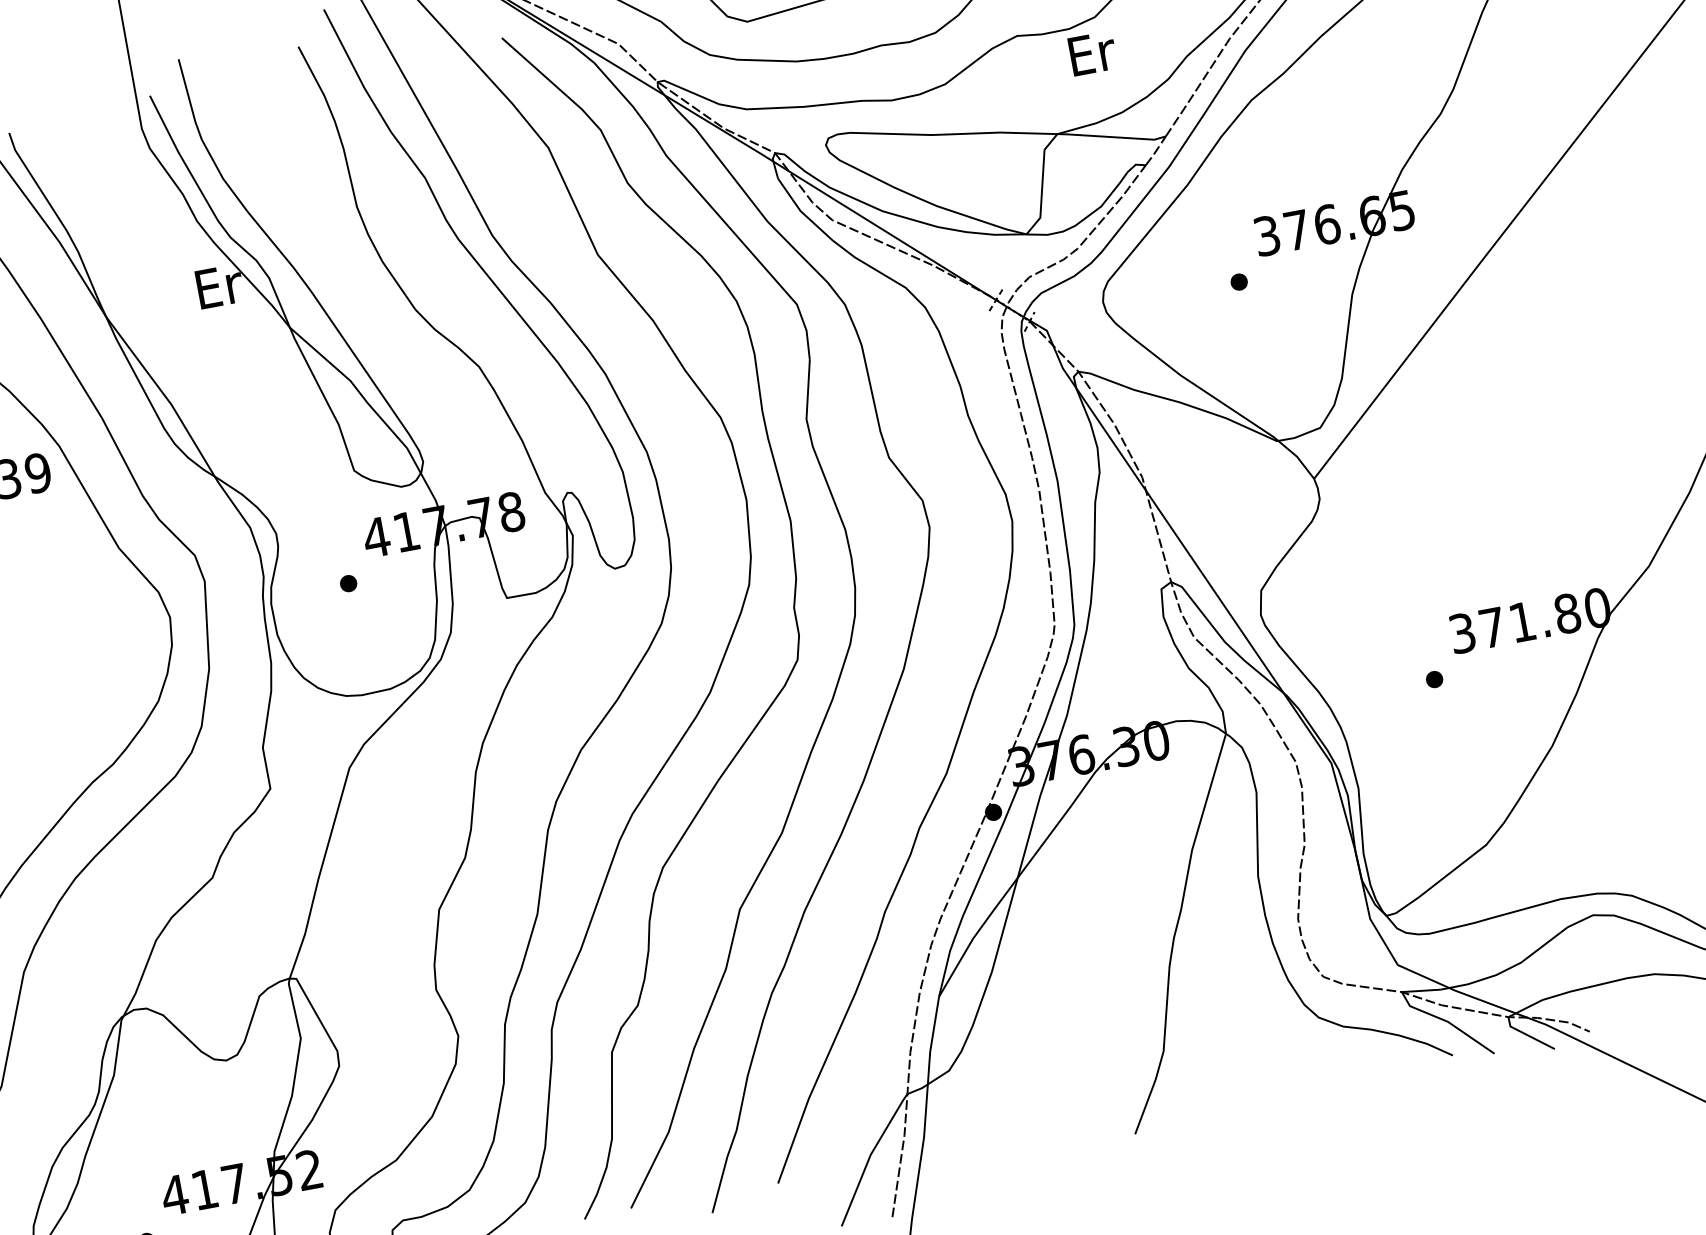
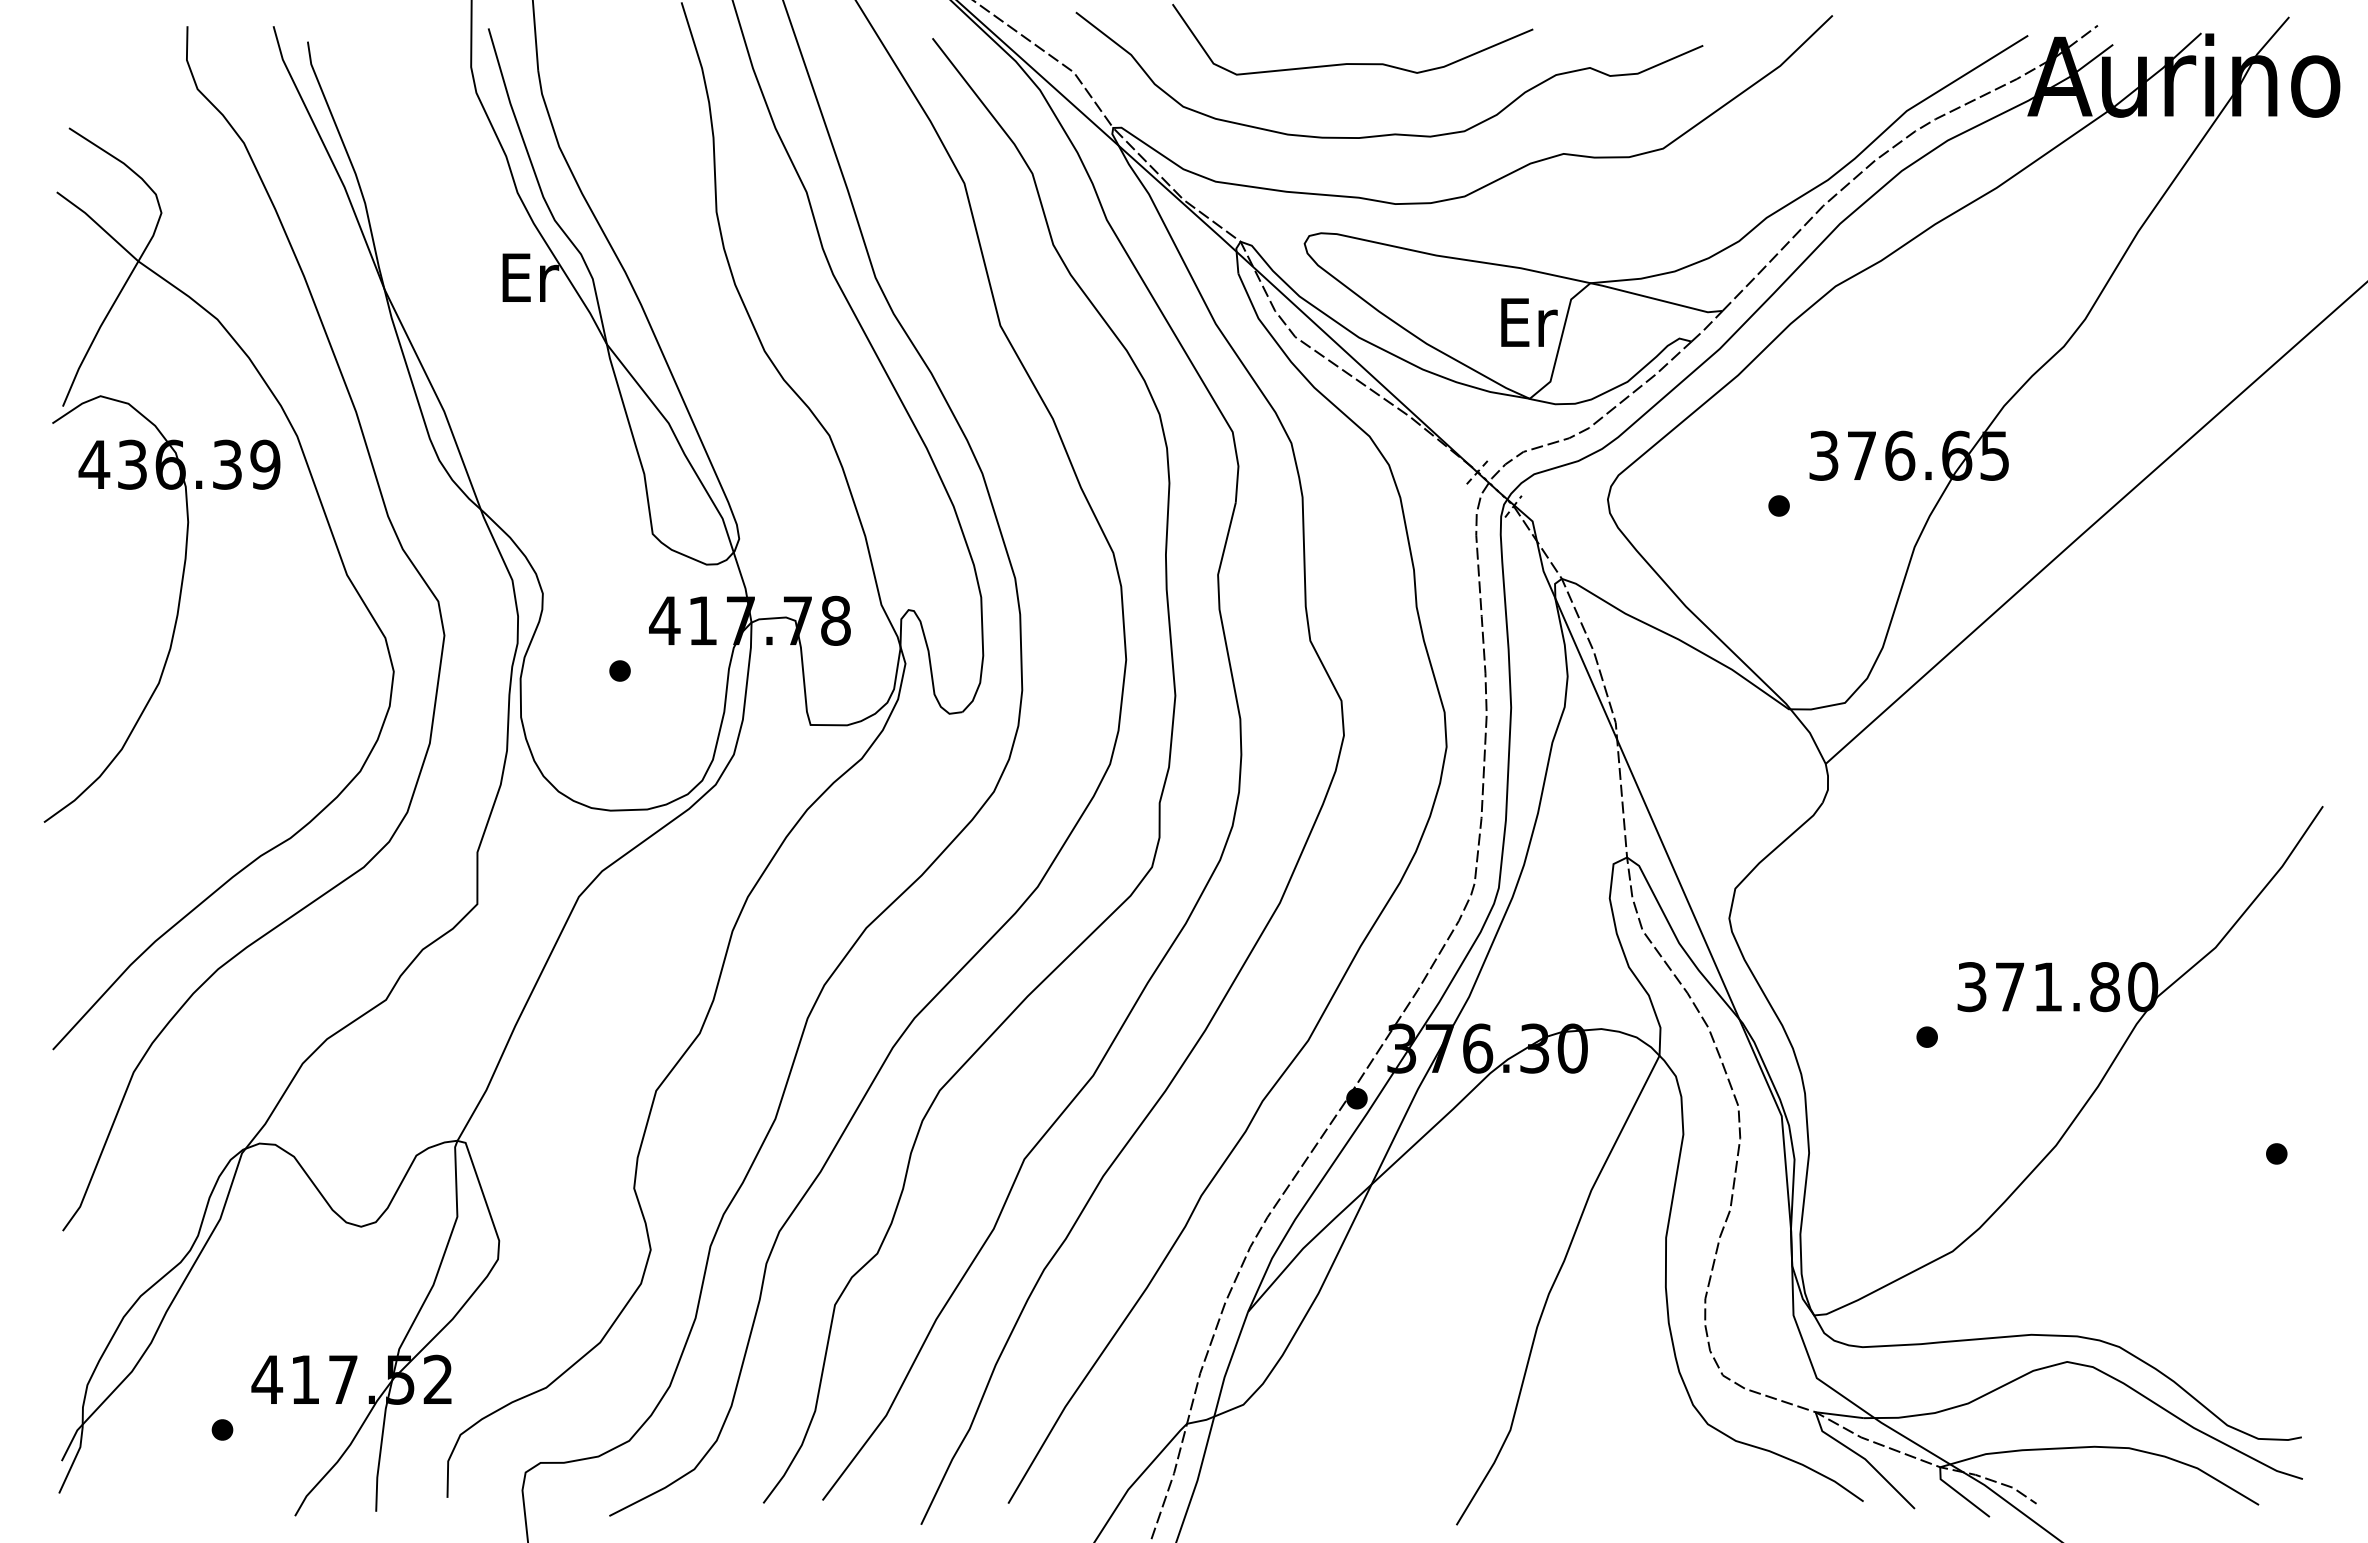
text: (1092, 53) -> (1529, 322), moved

